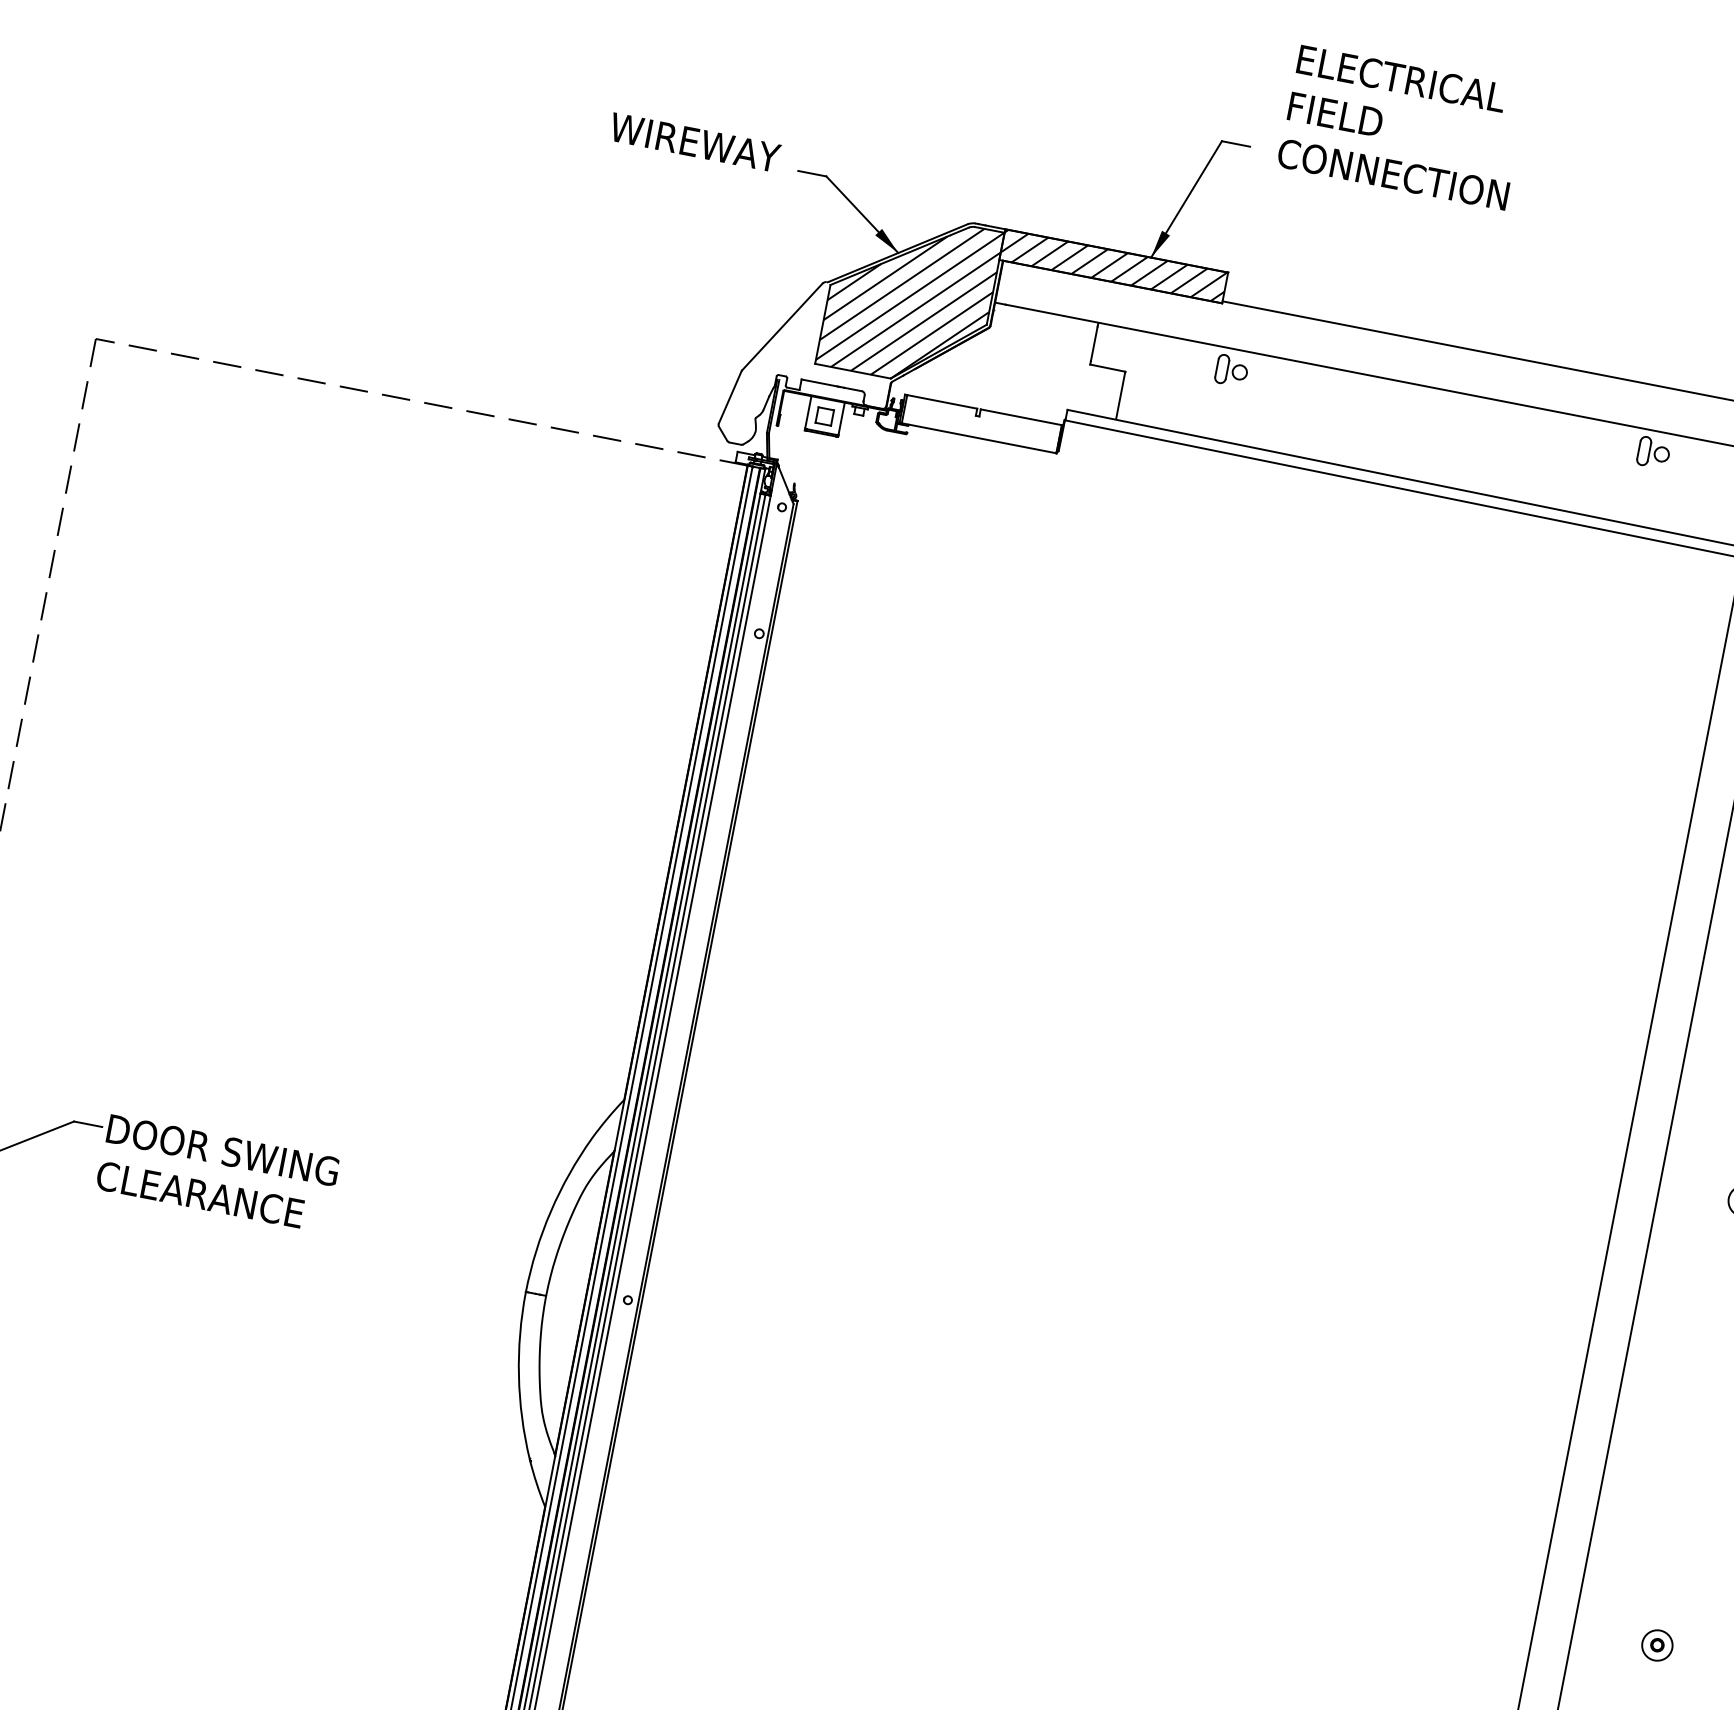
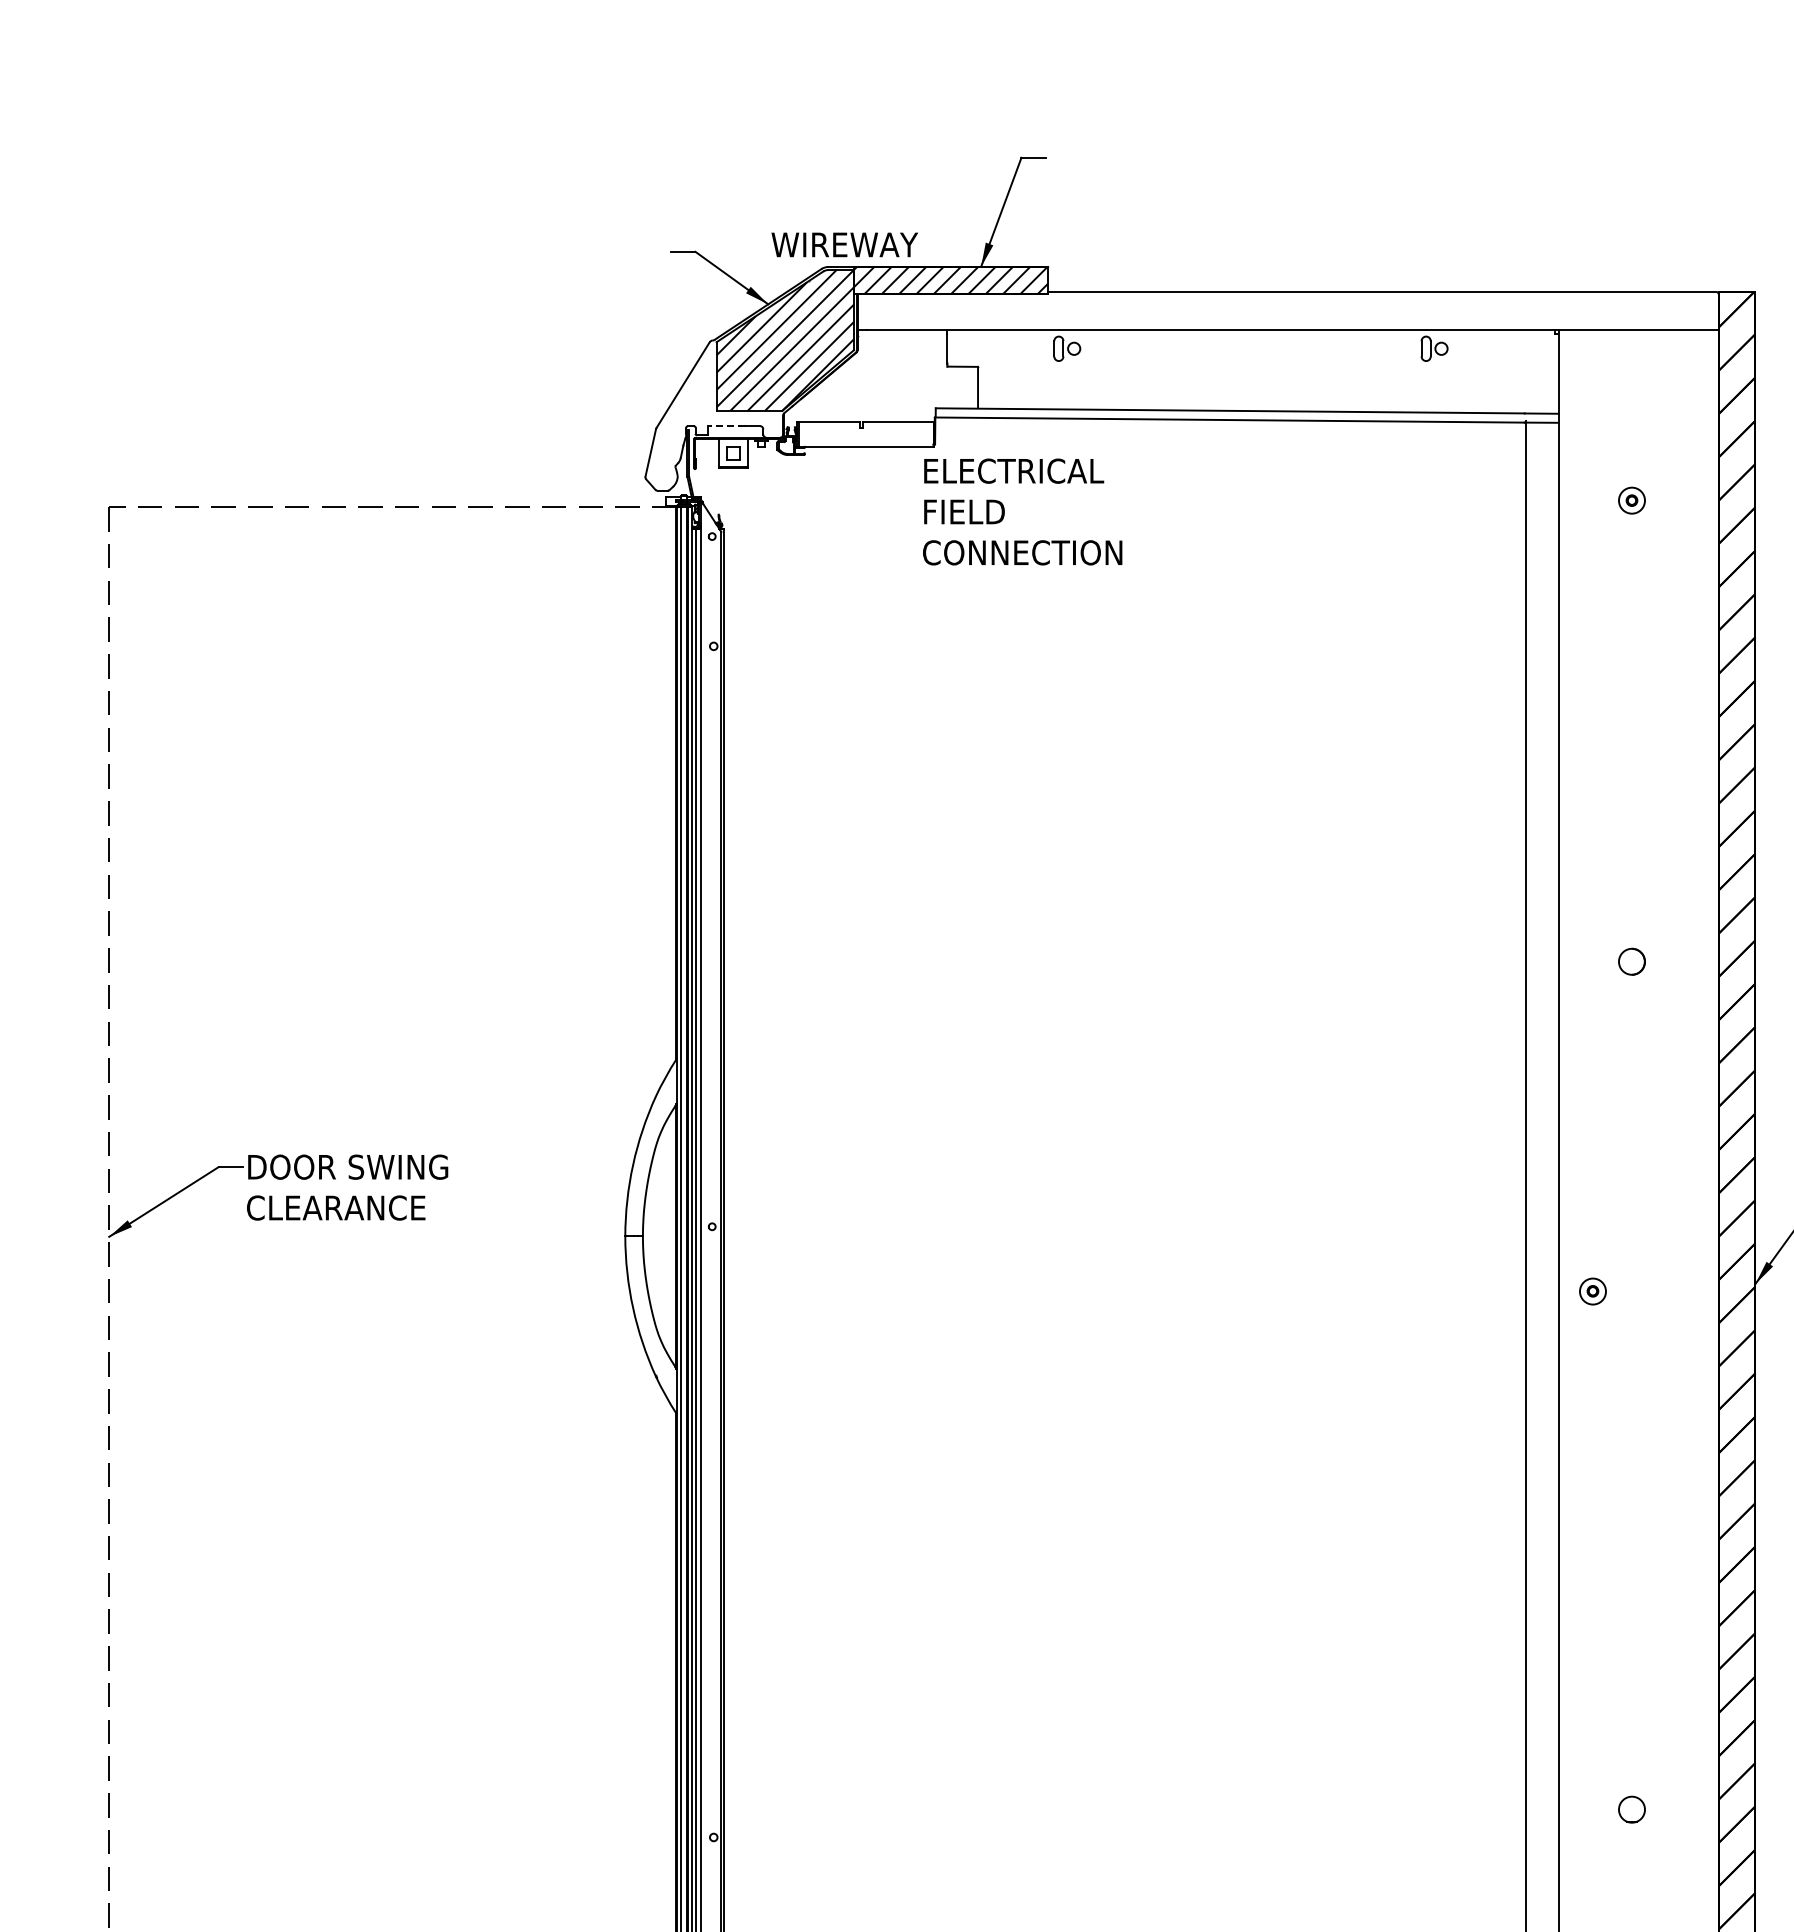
text: (1402, 127) -> (1022, 511), moved
text: (694, 142) -> (844, 244), moved
line: (821, 383) -> (725, 426), solid -> dashed
part: (1656, 1645) -> (1592, 1291), moved

